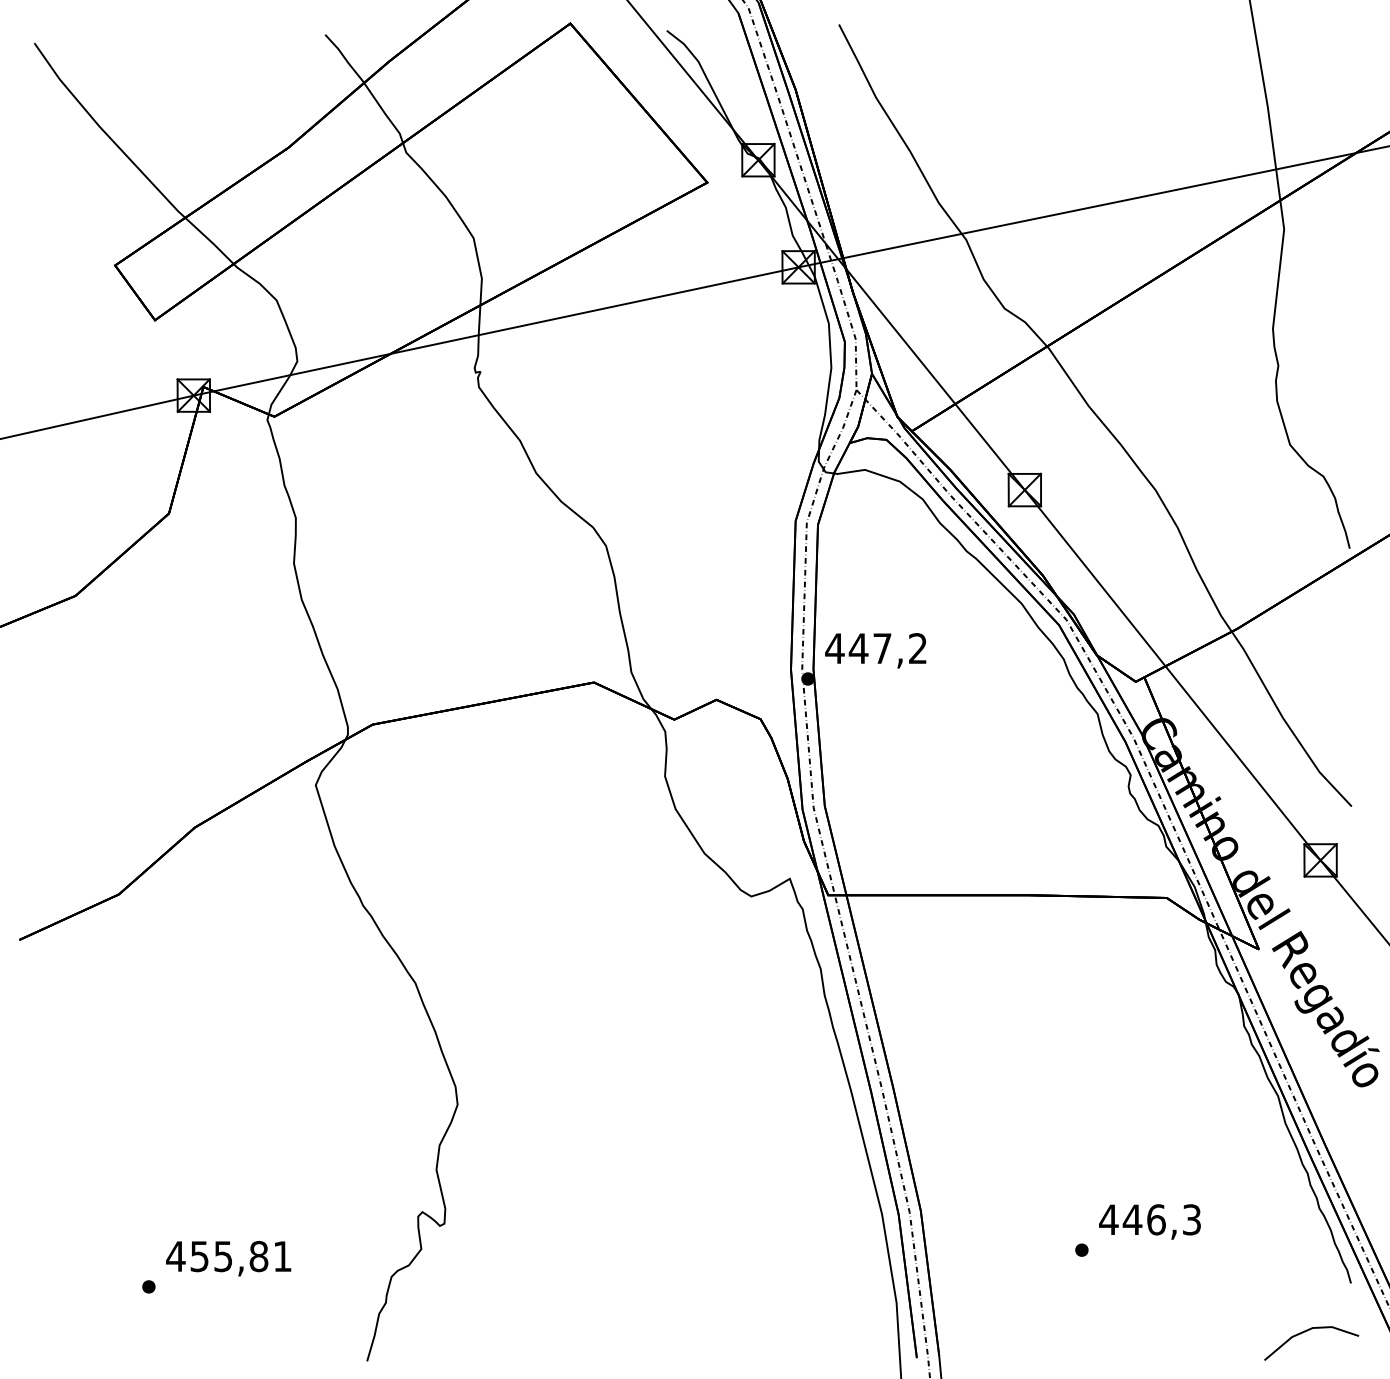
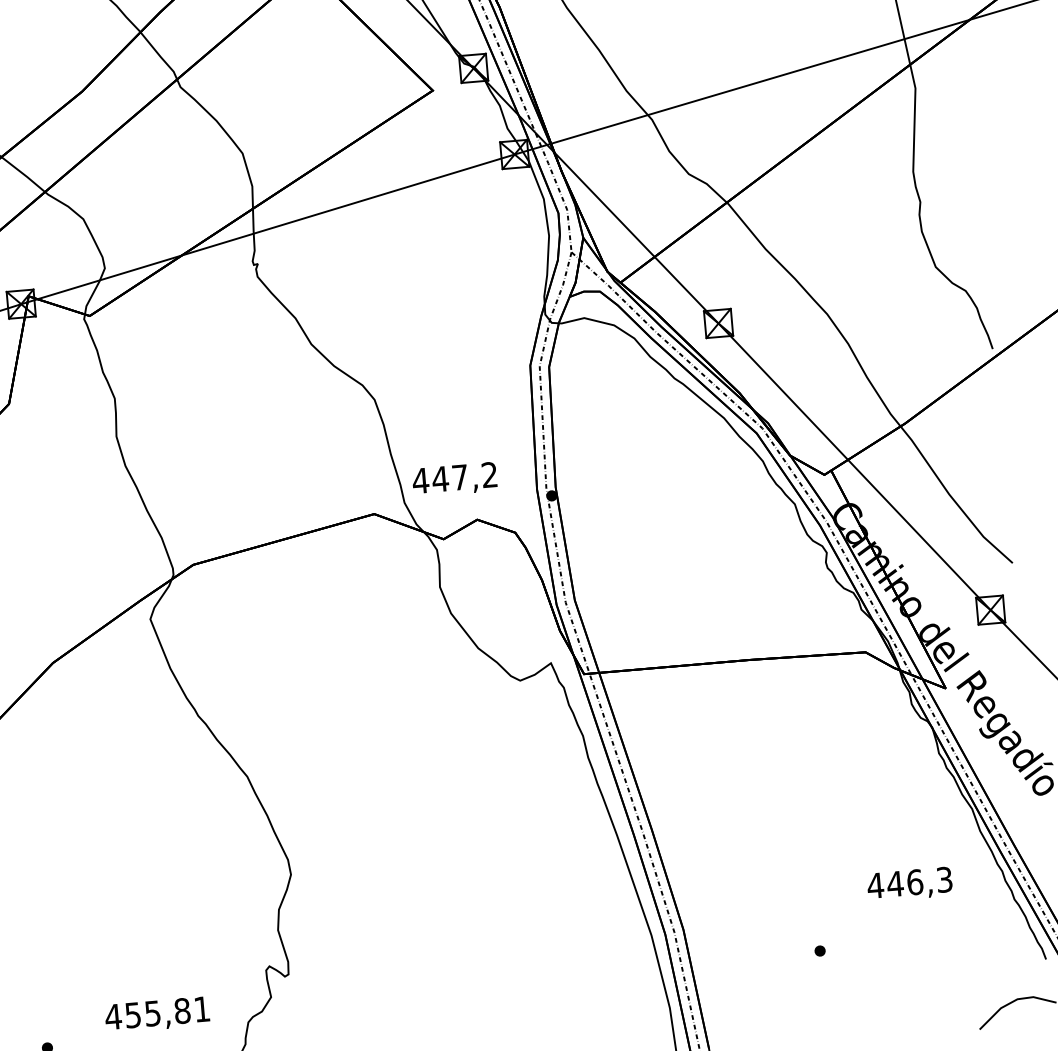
text: (875, 650) -> (454, 479), moved
text: (1149, 1221) -> (909, 884), moved
text: (228, 1258) -> (157, 1014), moved

